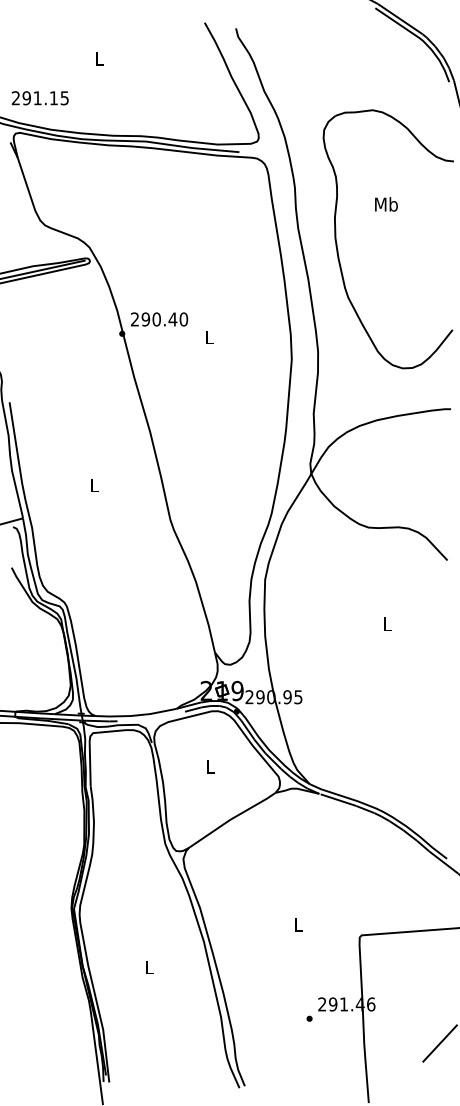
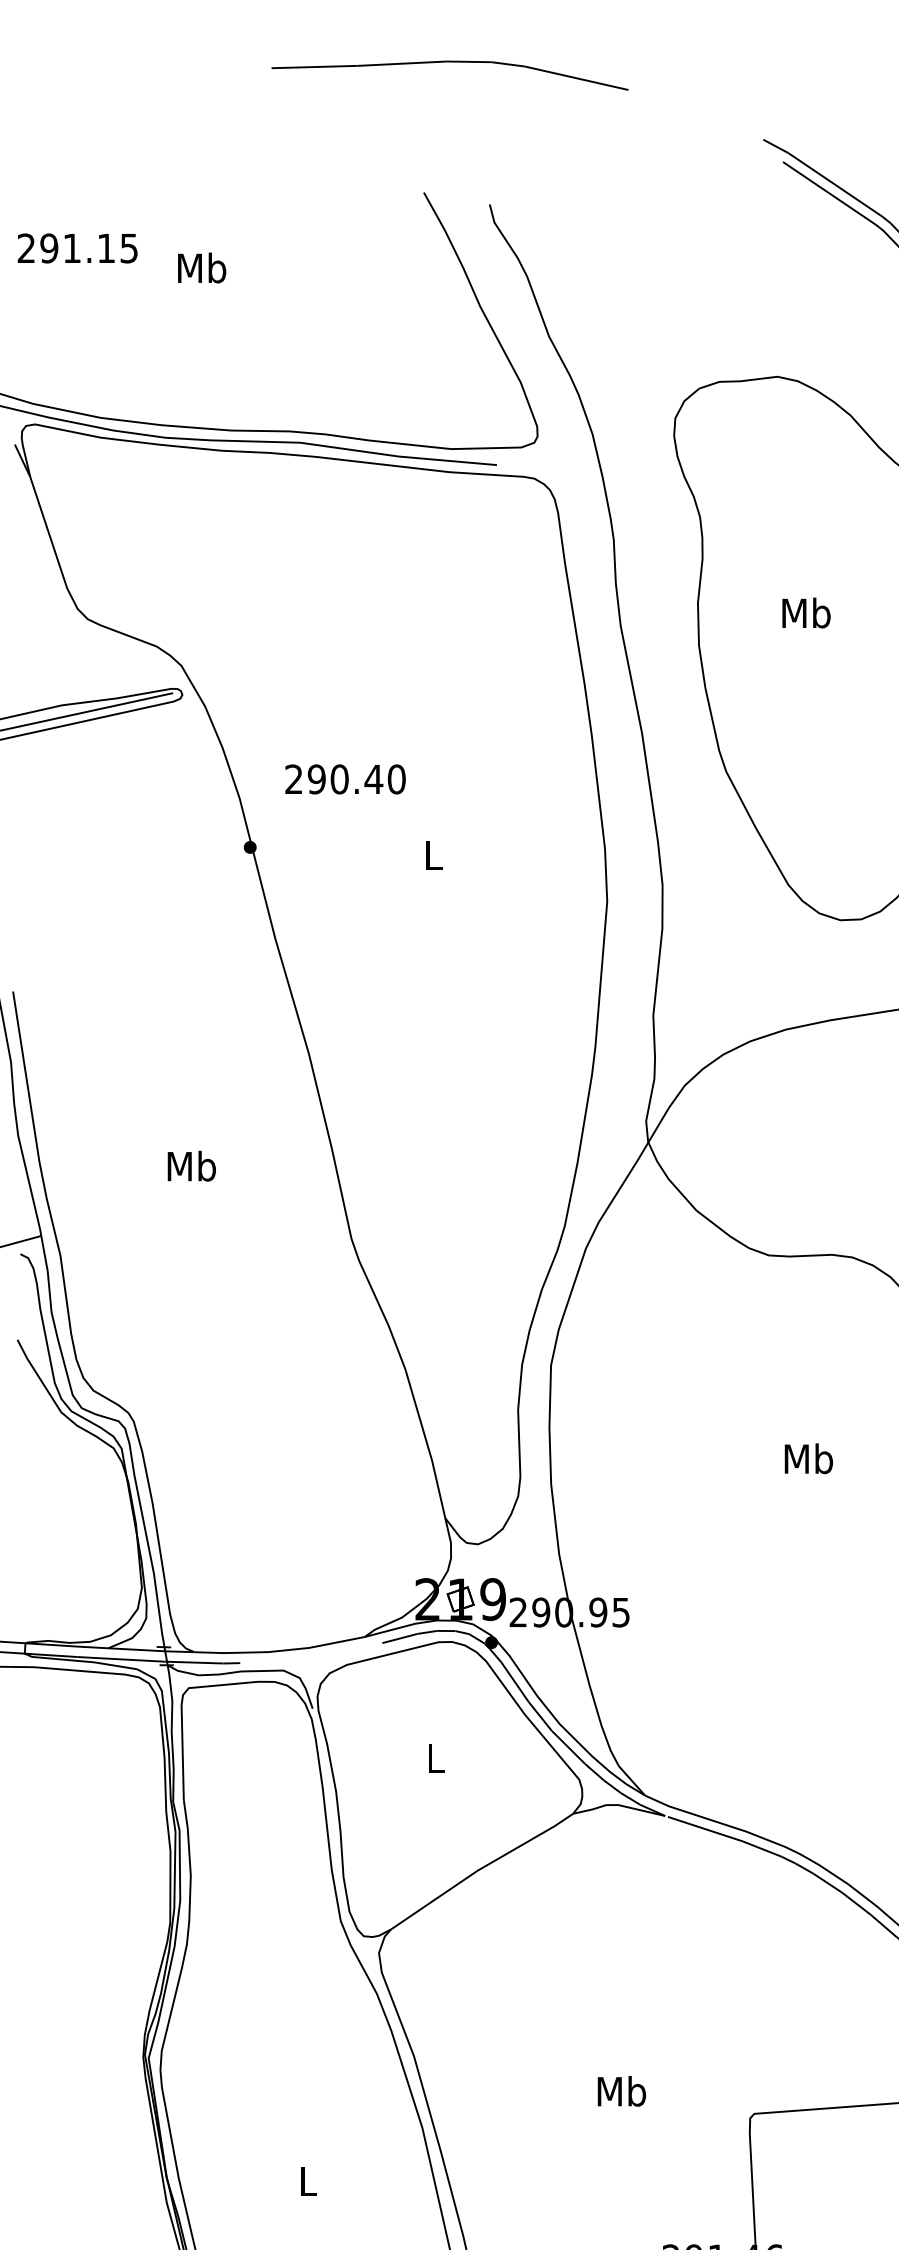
text: (99, 58) -> (202, 267), L -> Mb
text: (39, 98) -> (76, 248), moved
text: (386, 204) -> (806, 613), moved
text: (159, 319) -> (345, 779), moved
text: (94, 485) -> (191, 1166), L -> Mb
text: (387, 623) -> (808, 1457), L -> Mb
text: (298, 924) -> (621, 2090), L -> Mb

